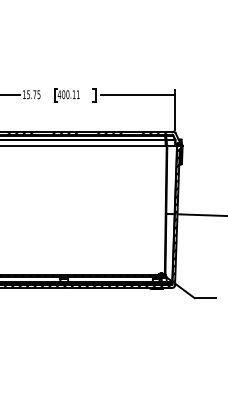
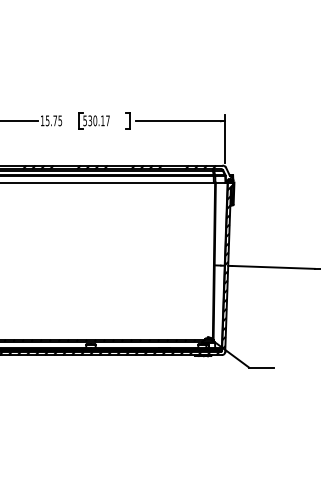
text: (68, 94) -> (96, 120), 400.11 -> 530.17

